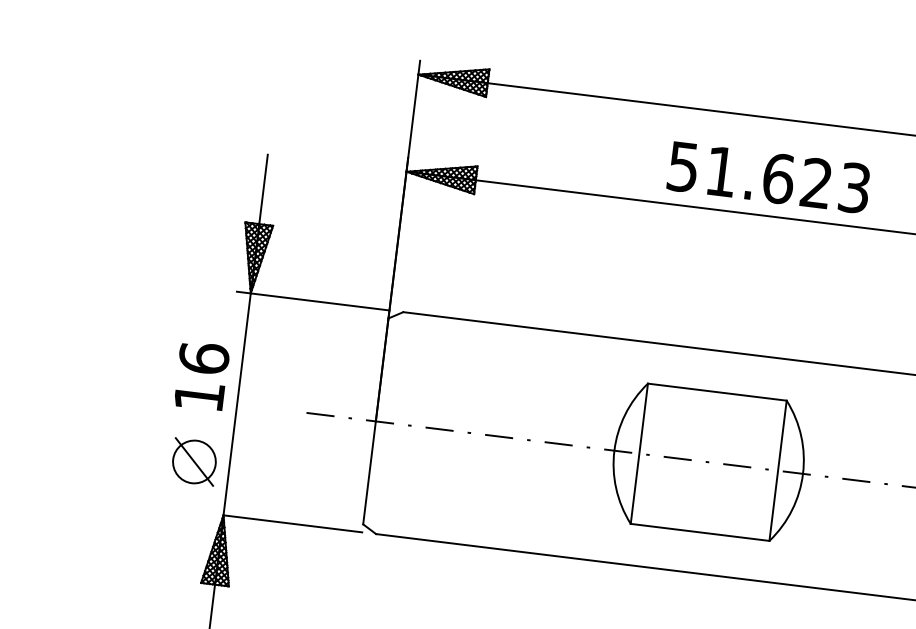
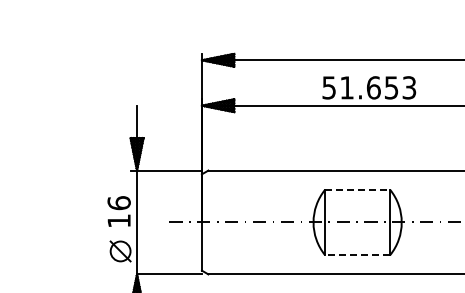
text: (816, 182) -> (391, 87), 51.623 -> 51.653
line: (719, 391) -> (358, 189), solid -> dashed
line: (699, 532) -> (357, 255), solid -> dashed

